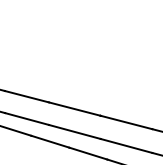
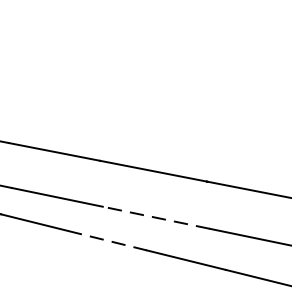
line: (74, 131) -> (155, 216), solid -> dashed
line: (50, 141) -> (107, 240), solid -> dashed

